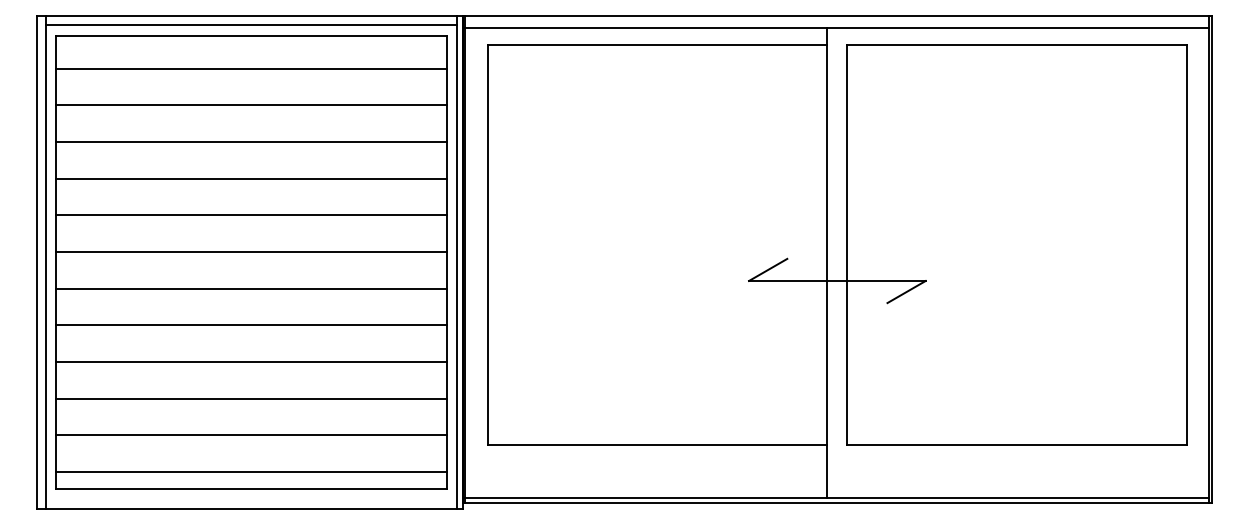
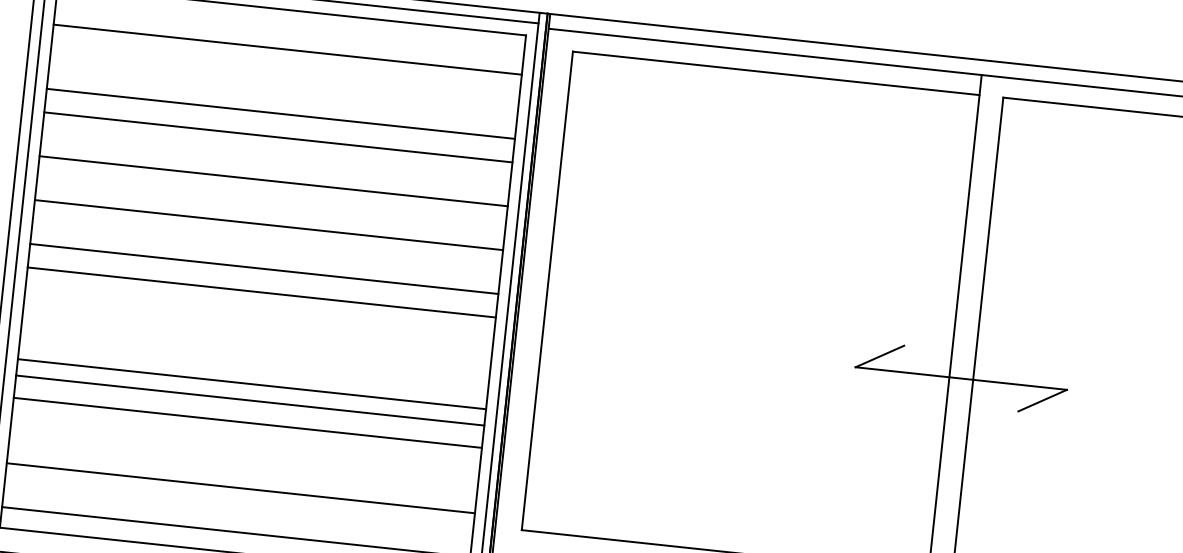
line: (251, 105) -> (280, 114), moved
line: (251, 288) -> (261, 292), moved
line: (251, 325) -> (251, 384), moved
line: (251, 398) -> (247, 422), moved

